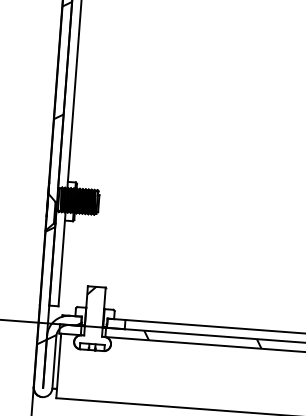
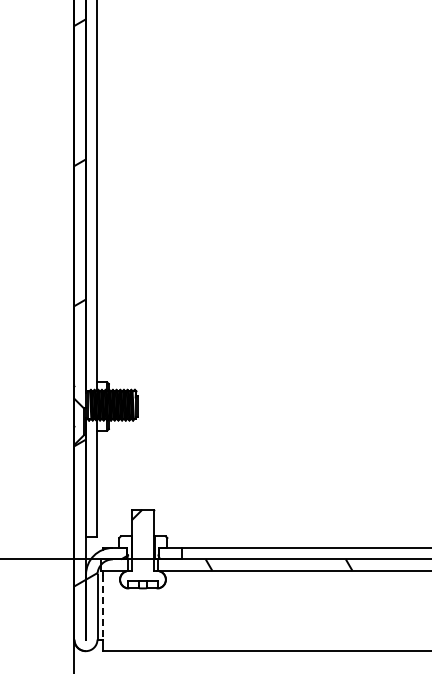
line: (59, 363) -> (103, 607), solid -> dashed

